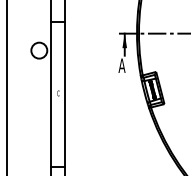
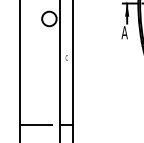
line: (24, 166) -> (35, 124), added

